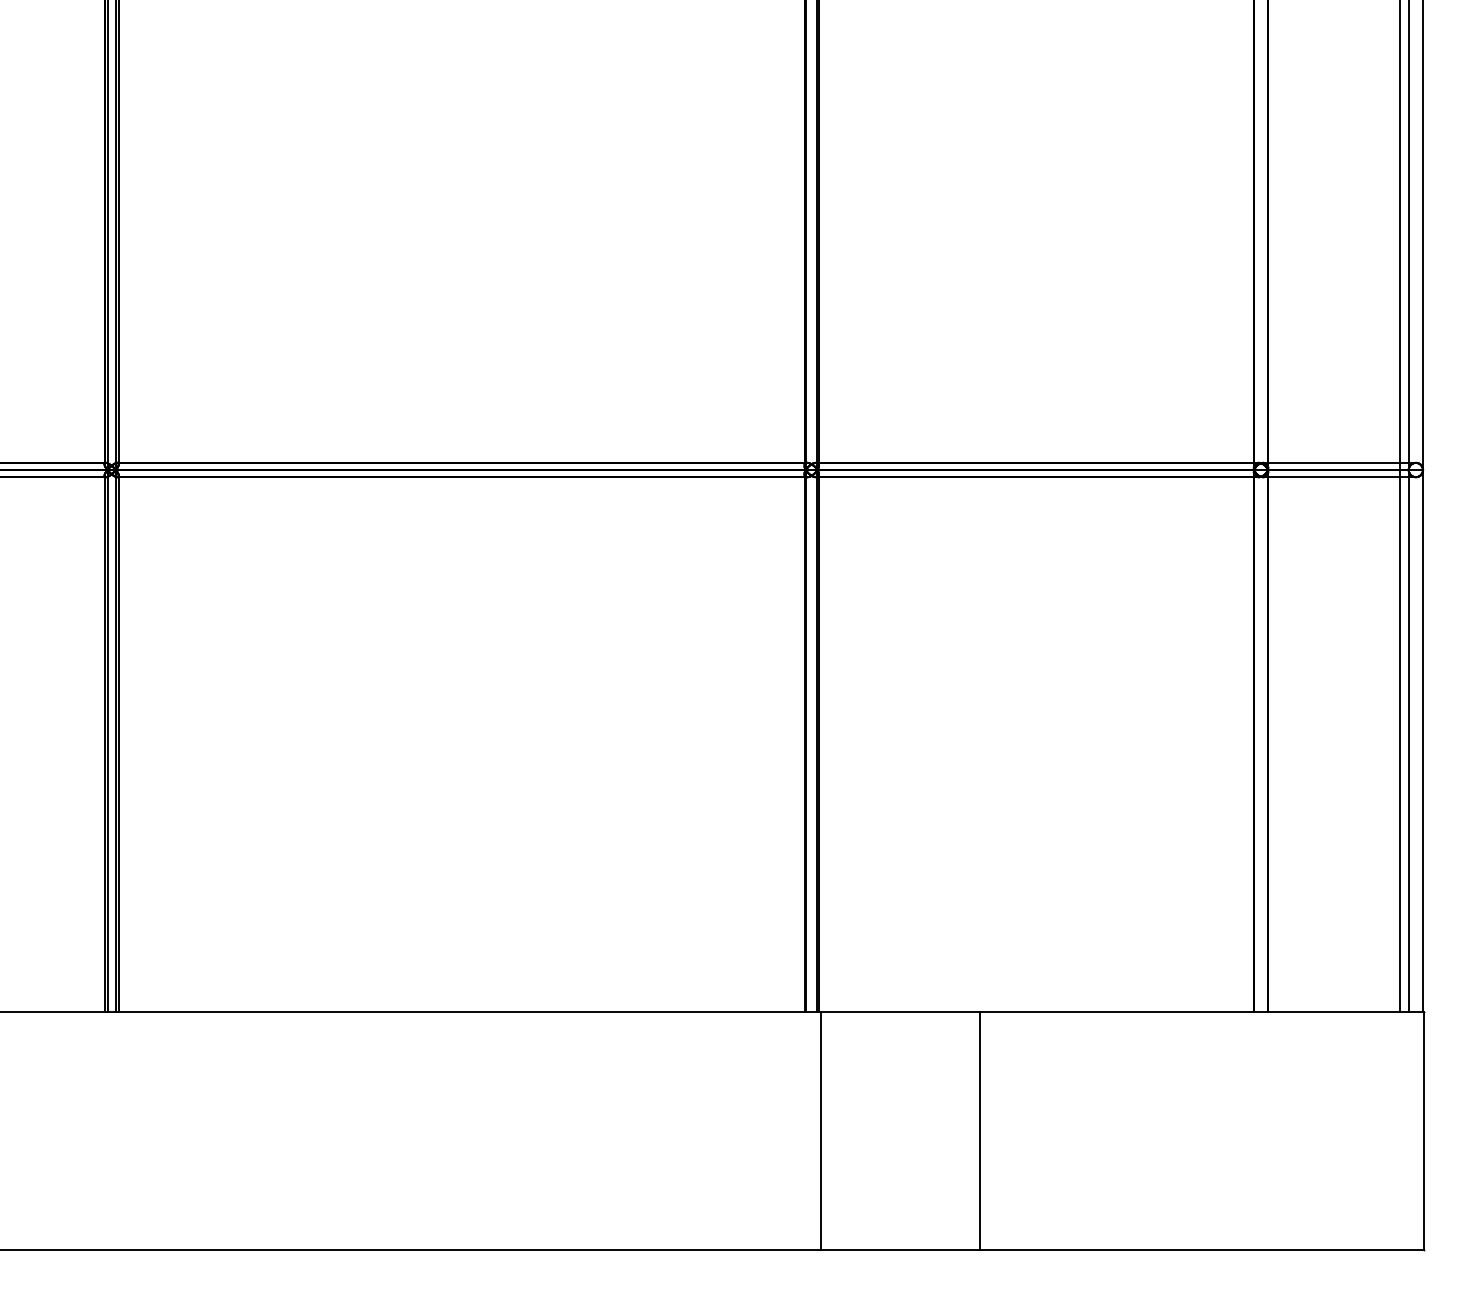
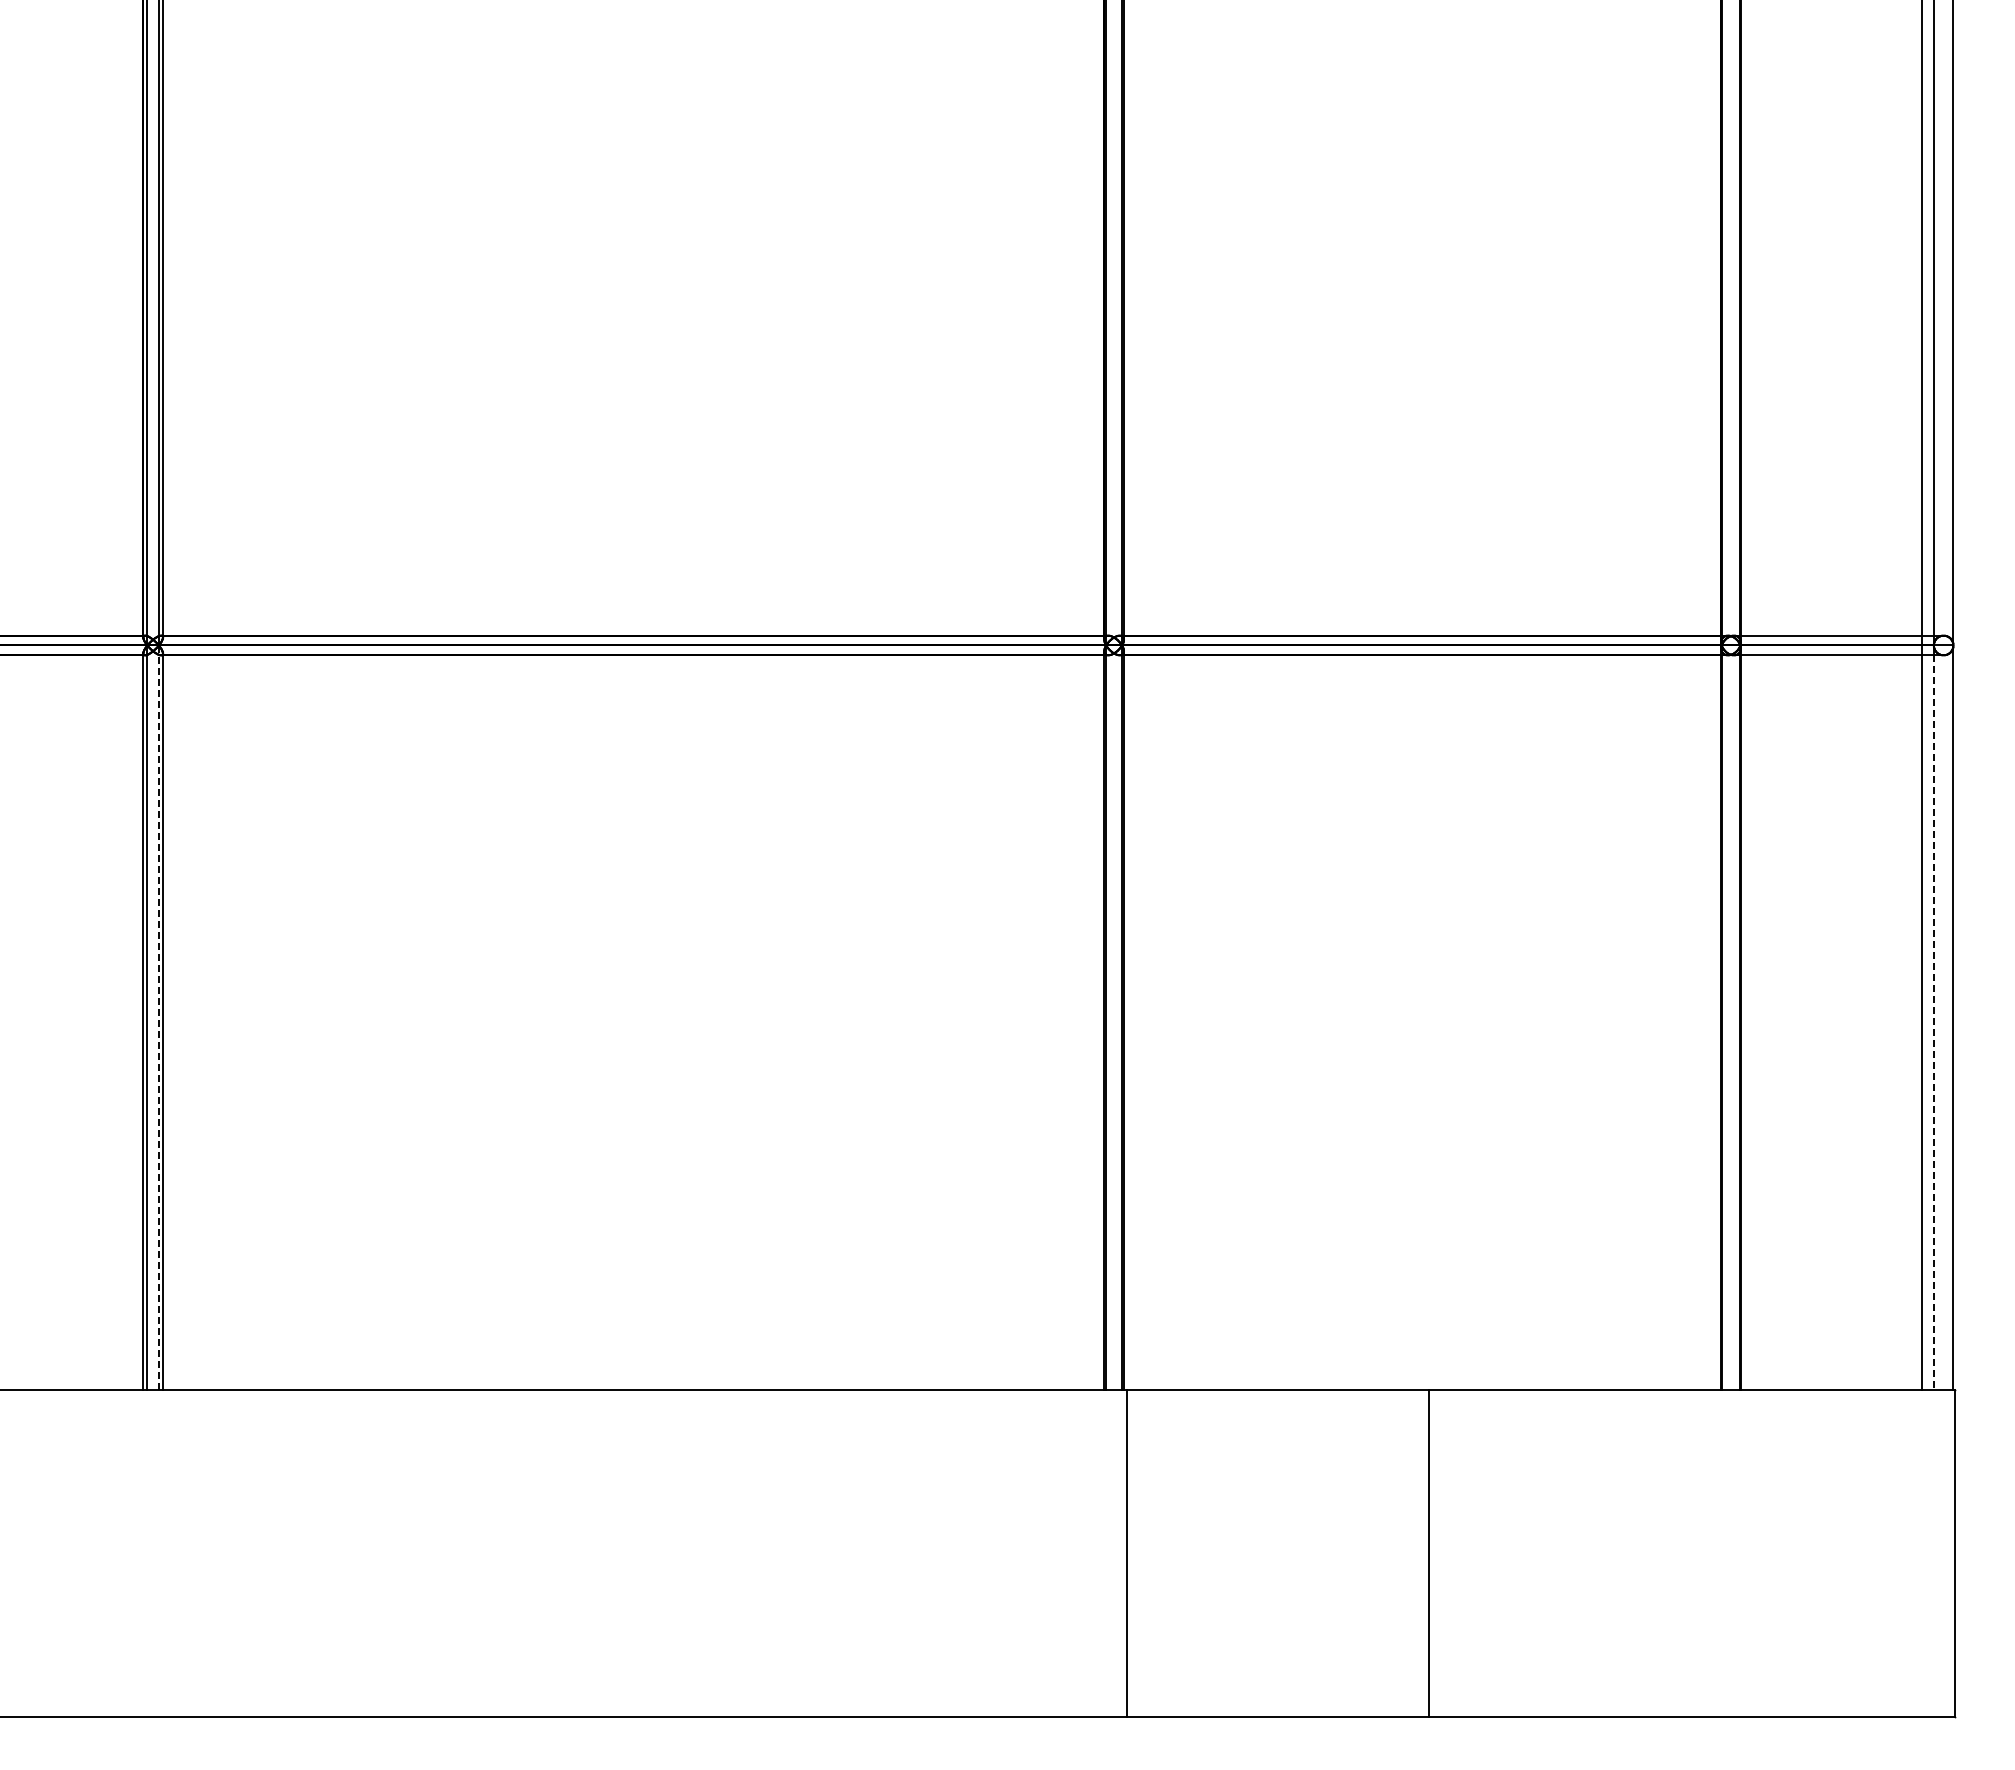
line: (115, 741) -> (158, 1017), solid -> dashed
line: (1408, 745) -> (1933, 1023), solid -> dashed
line: (979, 1131) -> (1428, 1553), moved

